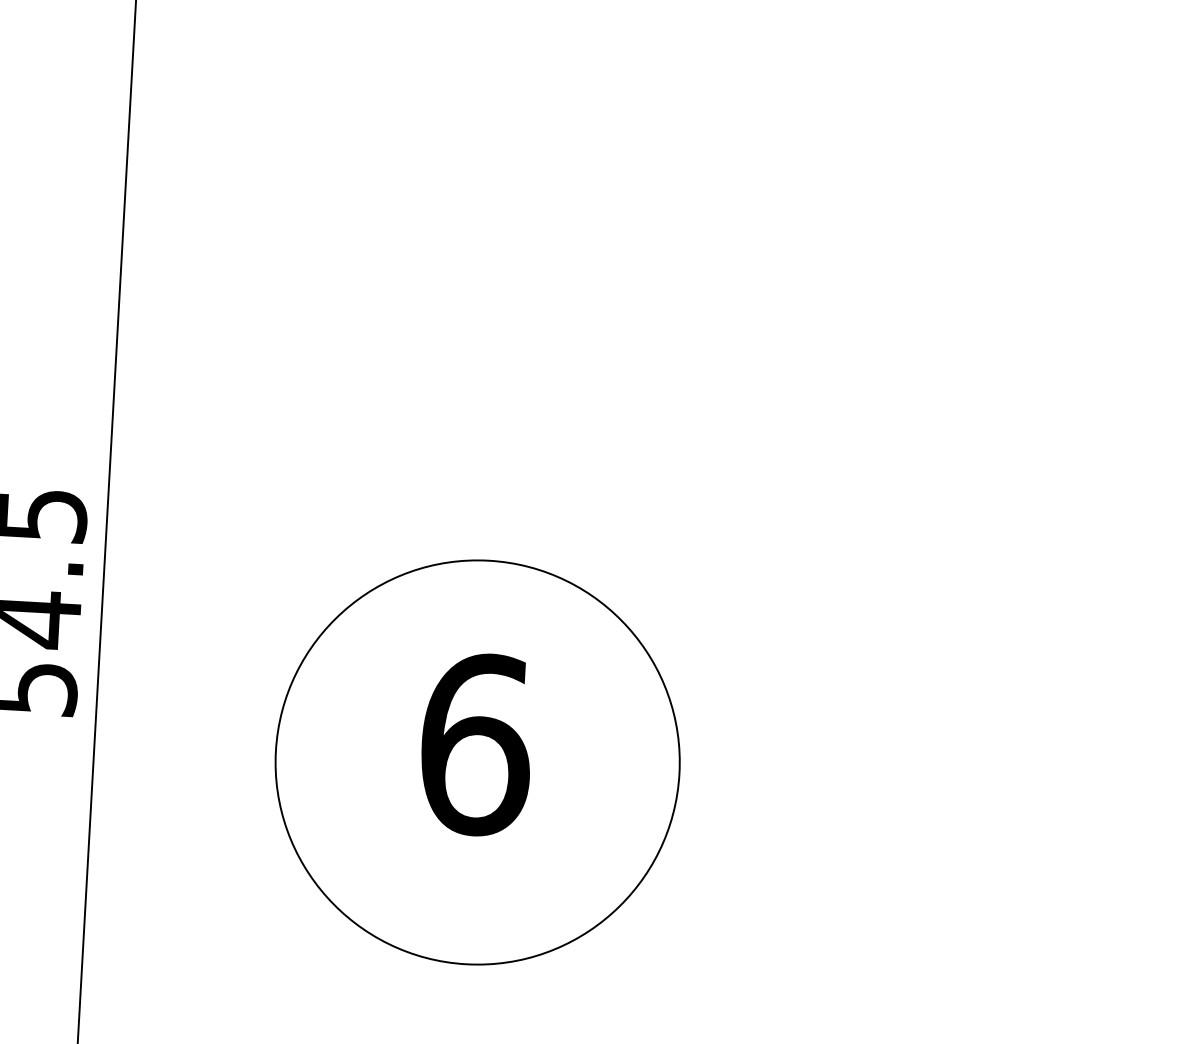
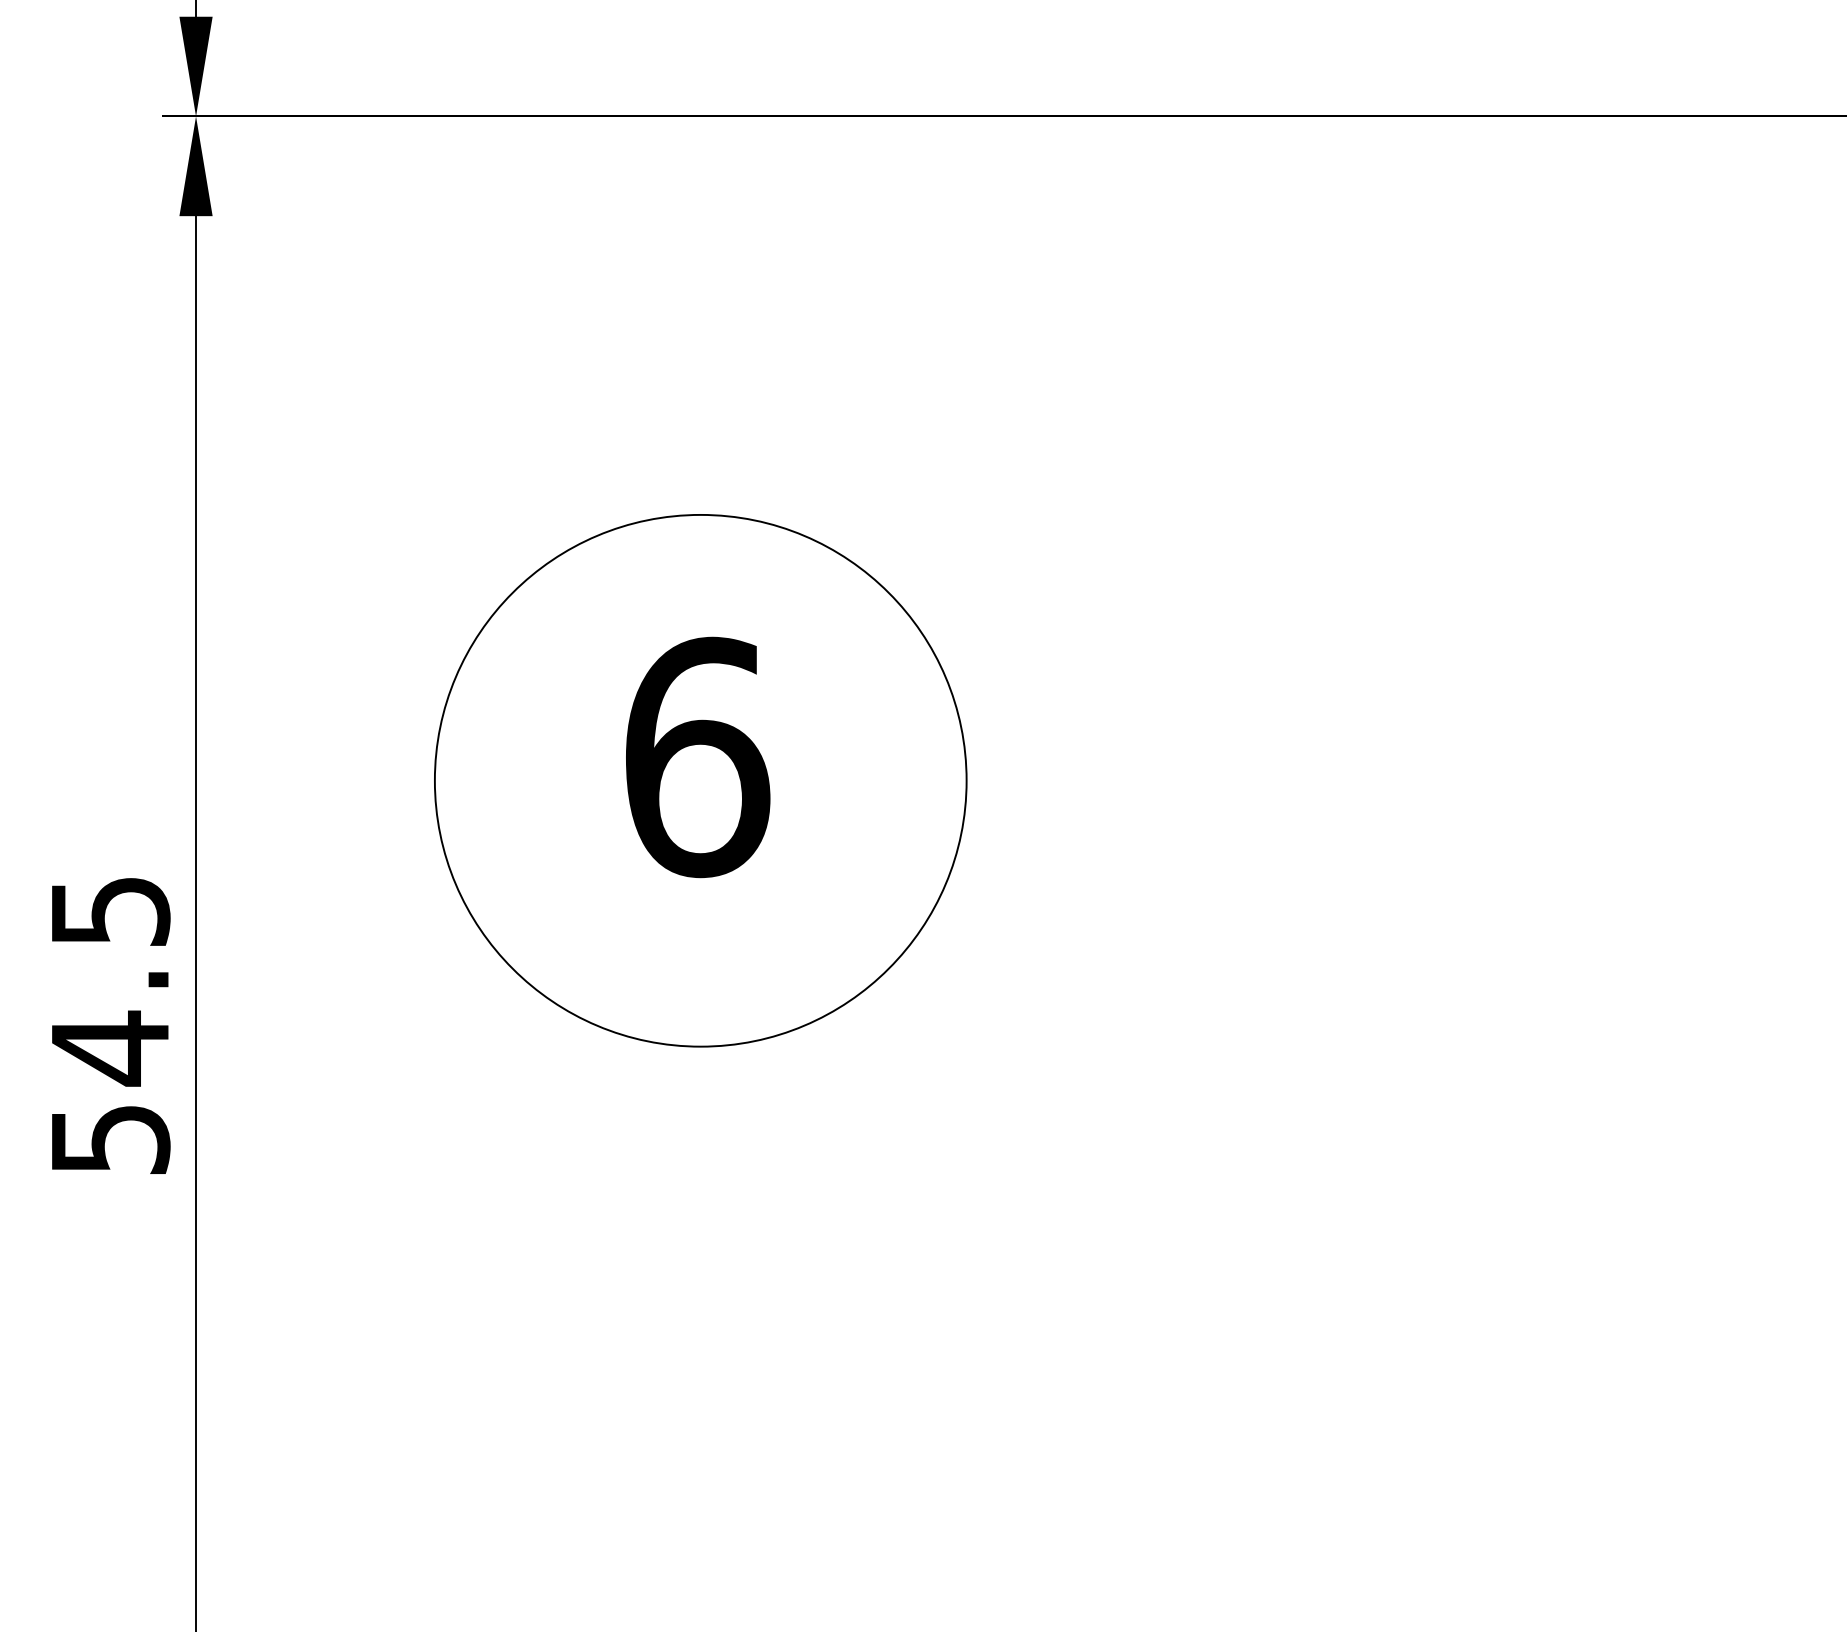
part: (477, 762) -> (700, 780), moved

